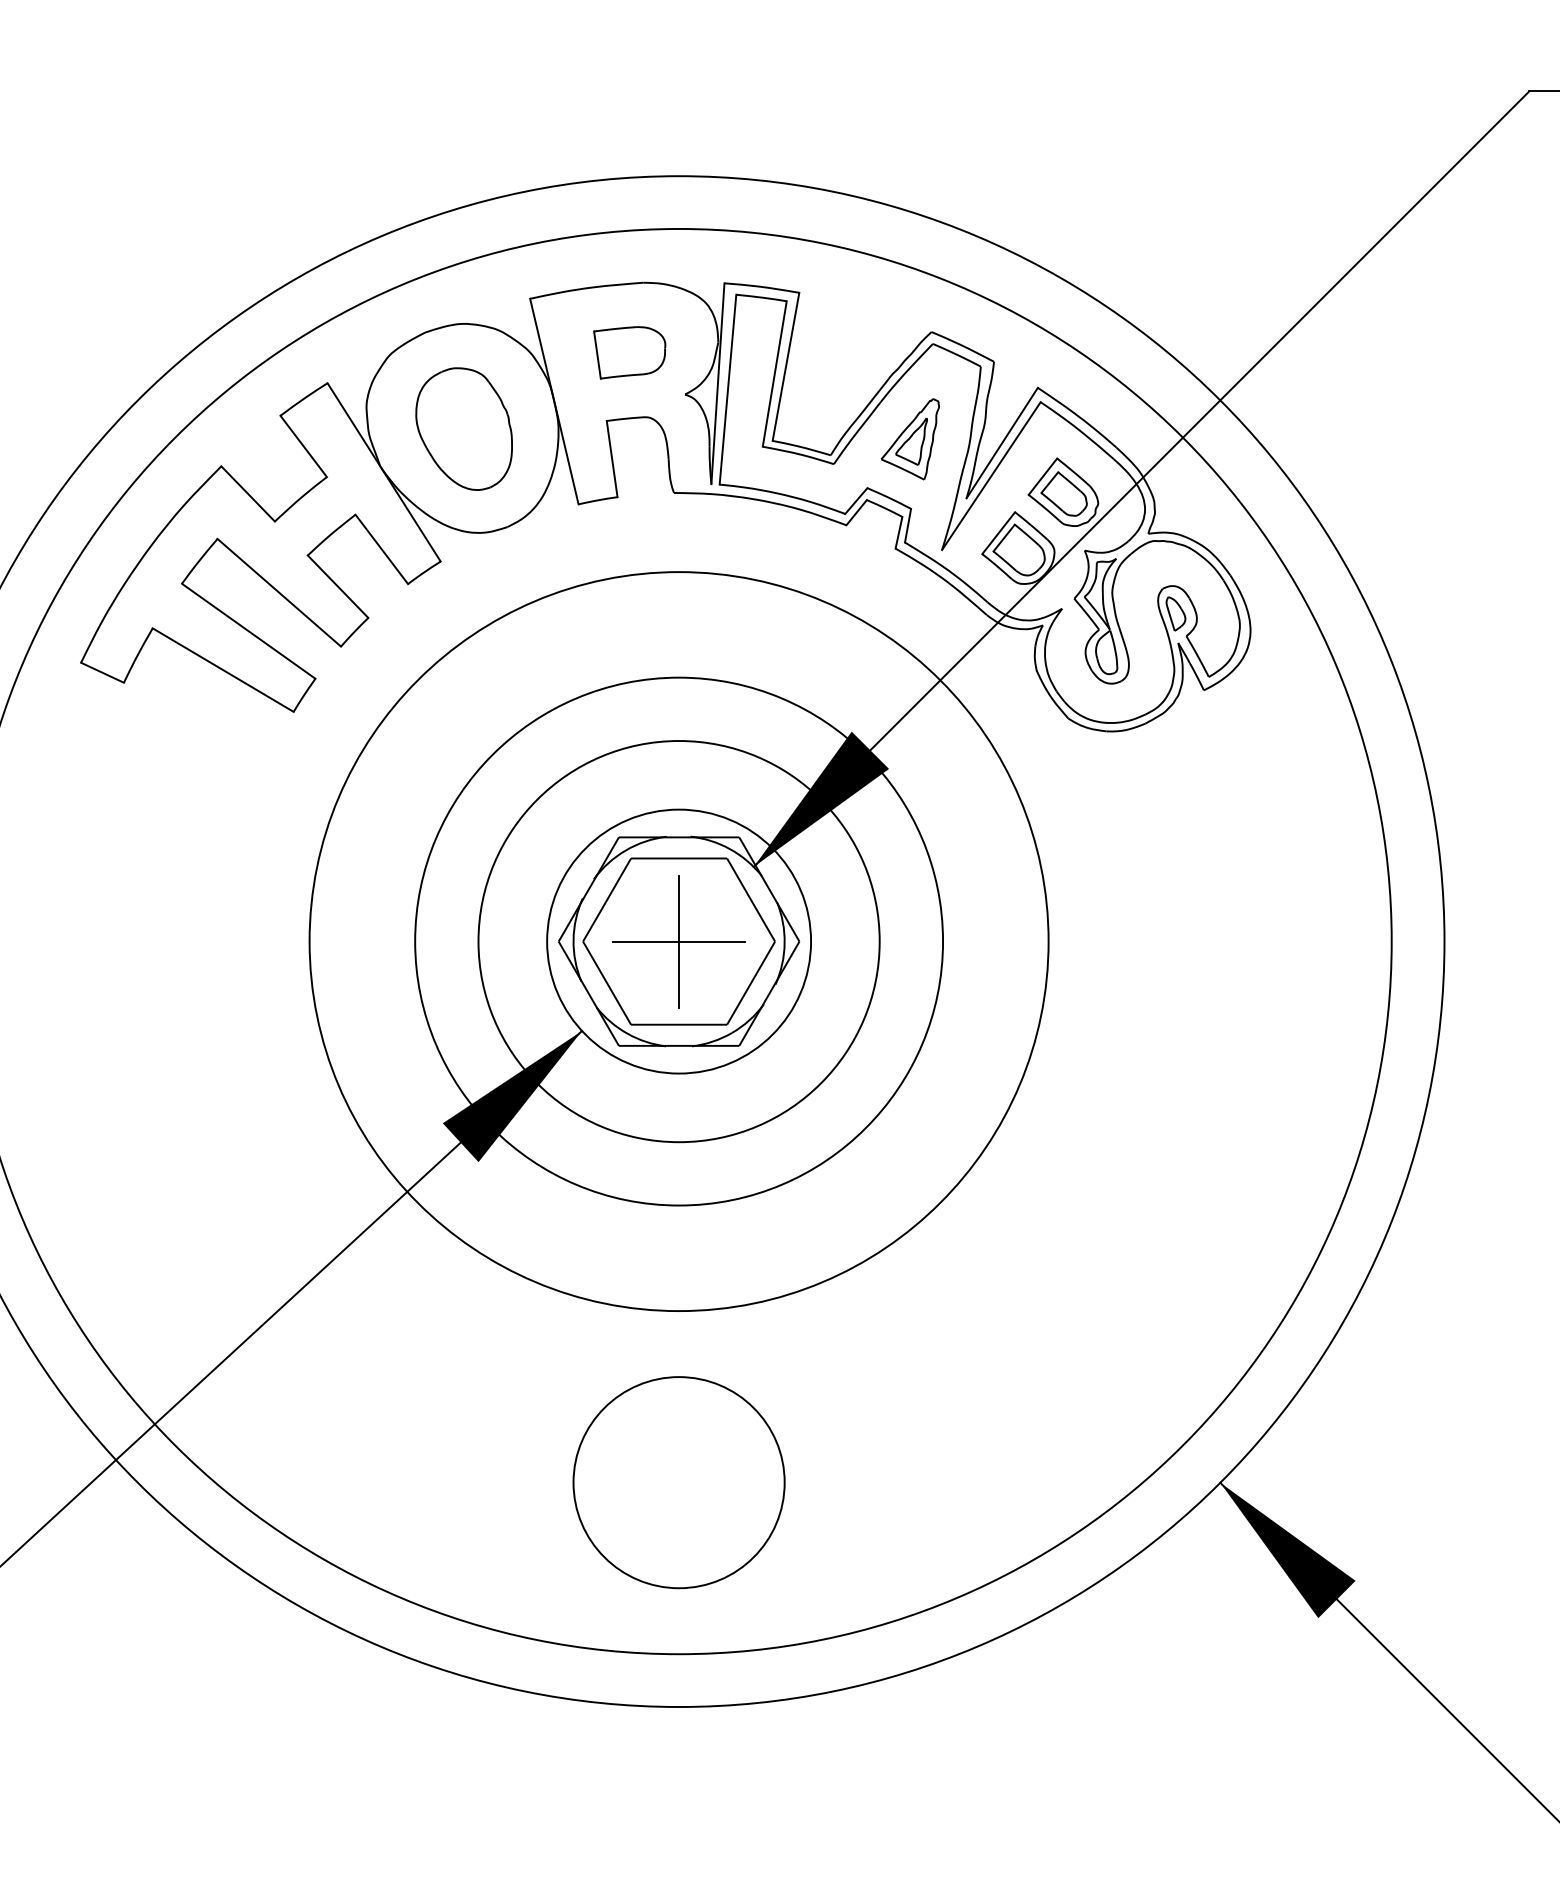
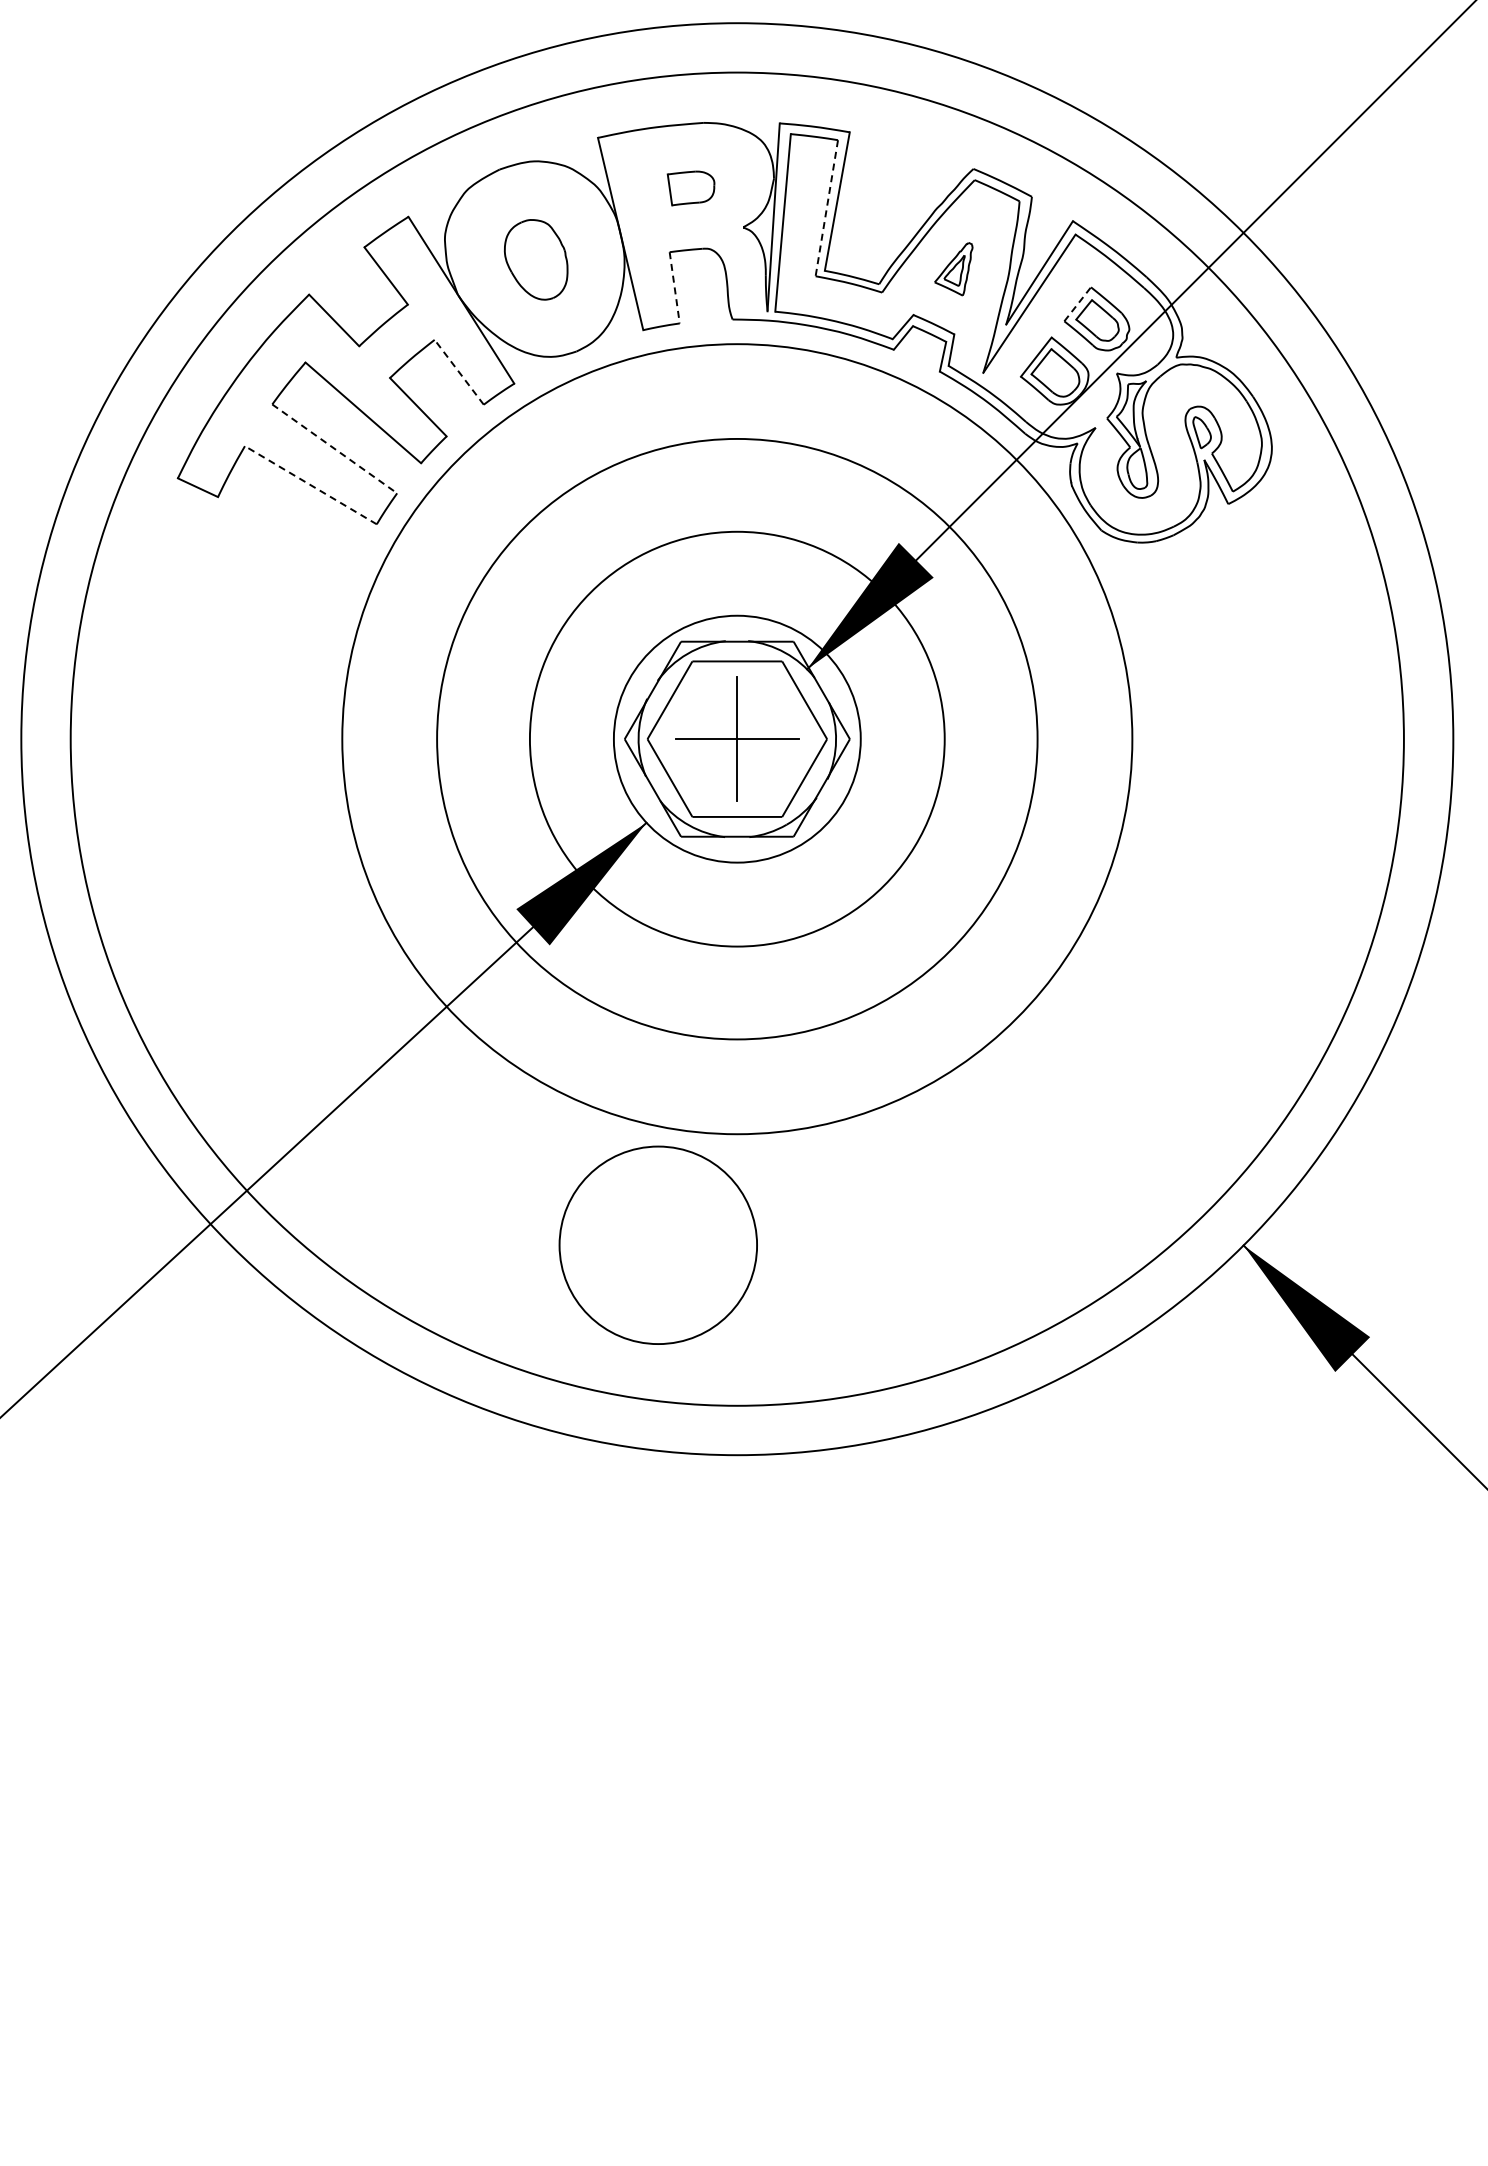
part: (629, 352) -> (690, 188), size x0.7
line: (774, 374) -> (826, 208), solid -> dashed
part: (463, 428) -> (535, 259), size x0.7
part: (910, 438) -> (953, 268), size x0.7
line: (611, 458) -> (674, 287), solid -> dashed
line: (1042, 476) -> (1077, 304), solid -> dashed
line: (382, 549) -> (459, 372), solid -> dashed
line: (248, 630) -> (334, 448), solid -> dashed
line: (222, 670) -> (310, 485), solid -> dashed
circle: (678, 940) -> (736, 738), size x0.6
circle: (678, 940) -> (736, 738), size x1.6
circle: (679, 941) -> (737, 739), size x1.6
circle: (678, 1481) -> (657, 1244), moved

